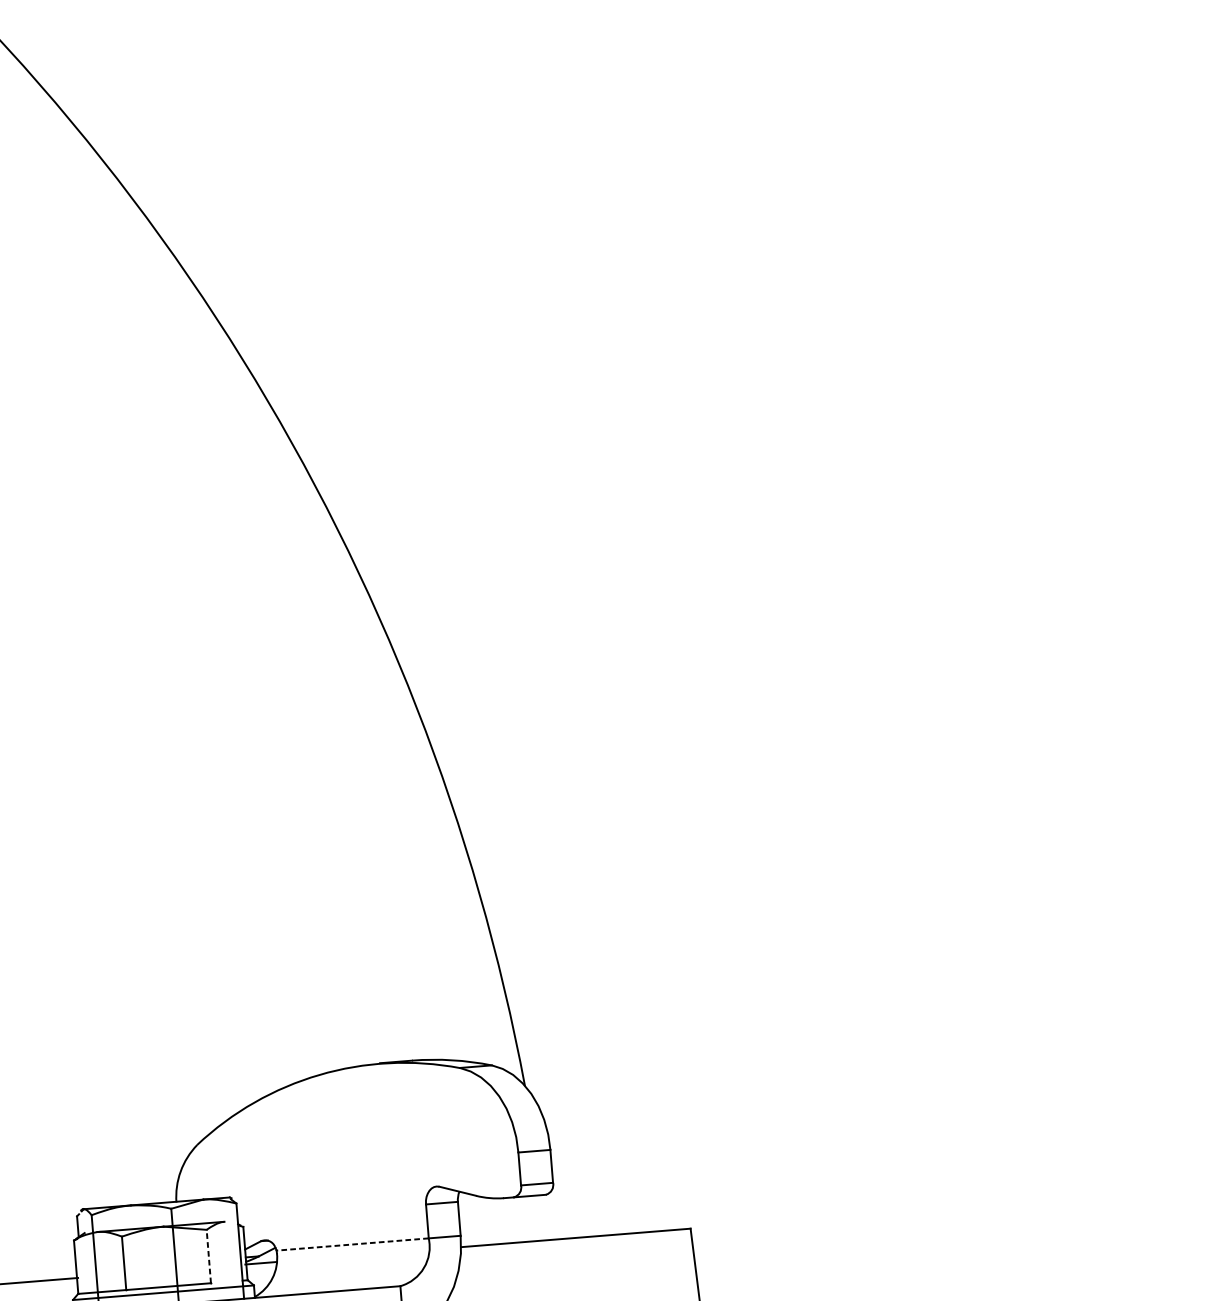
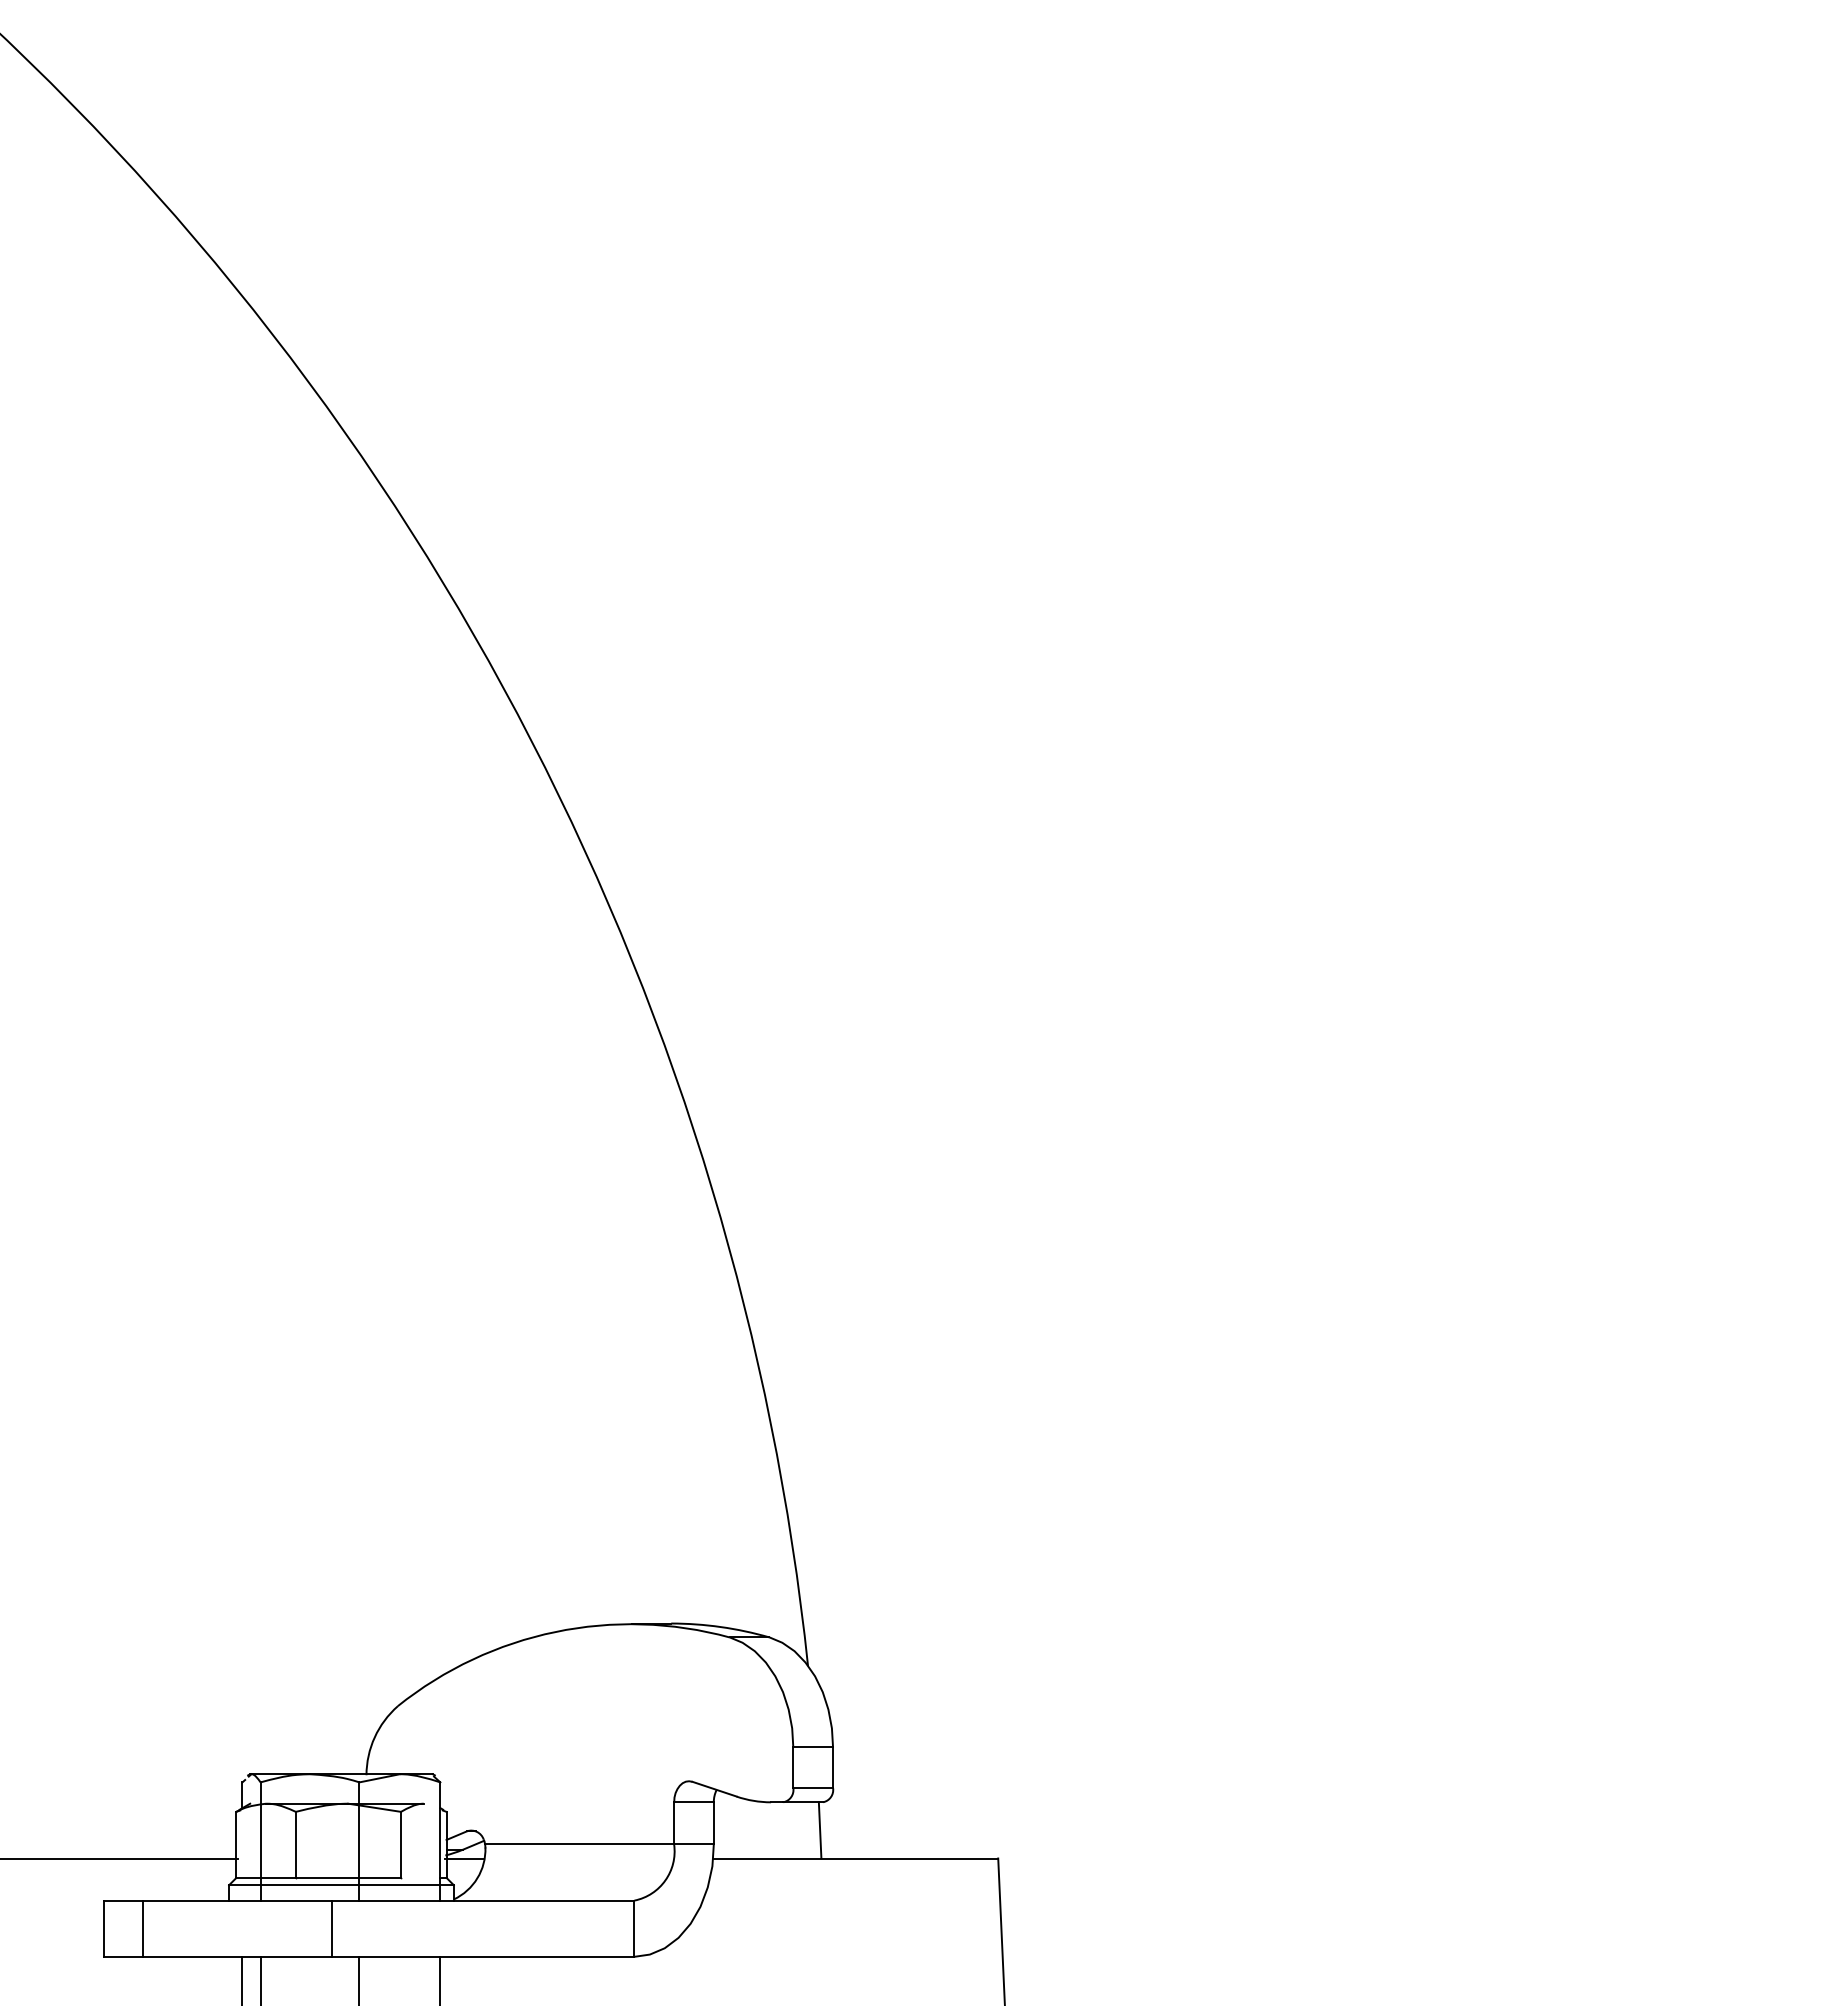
line: (544, 1217) -> (819, 1830), added
line: (352, 1244) -> (579, 1844), dashed -> solid
line: (209, 1256) -> (401, 1844), dashed -> solid

